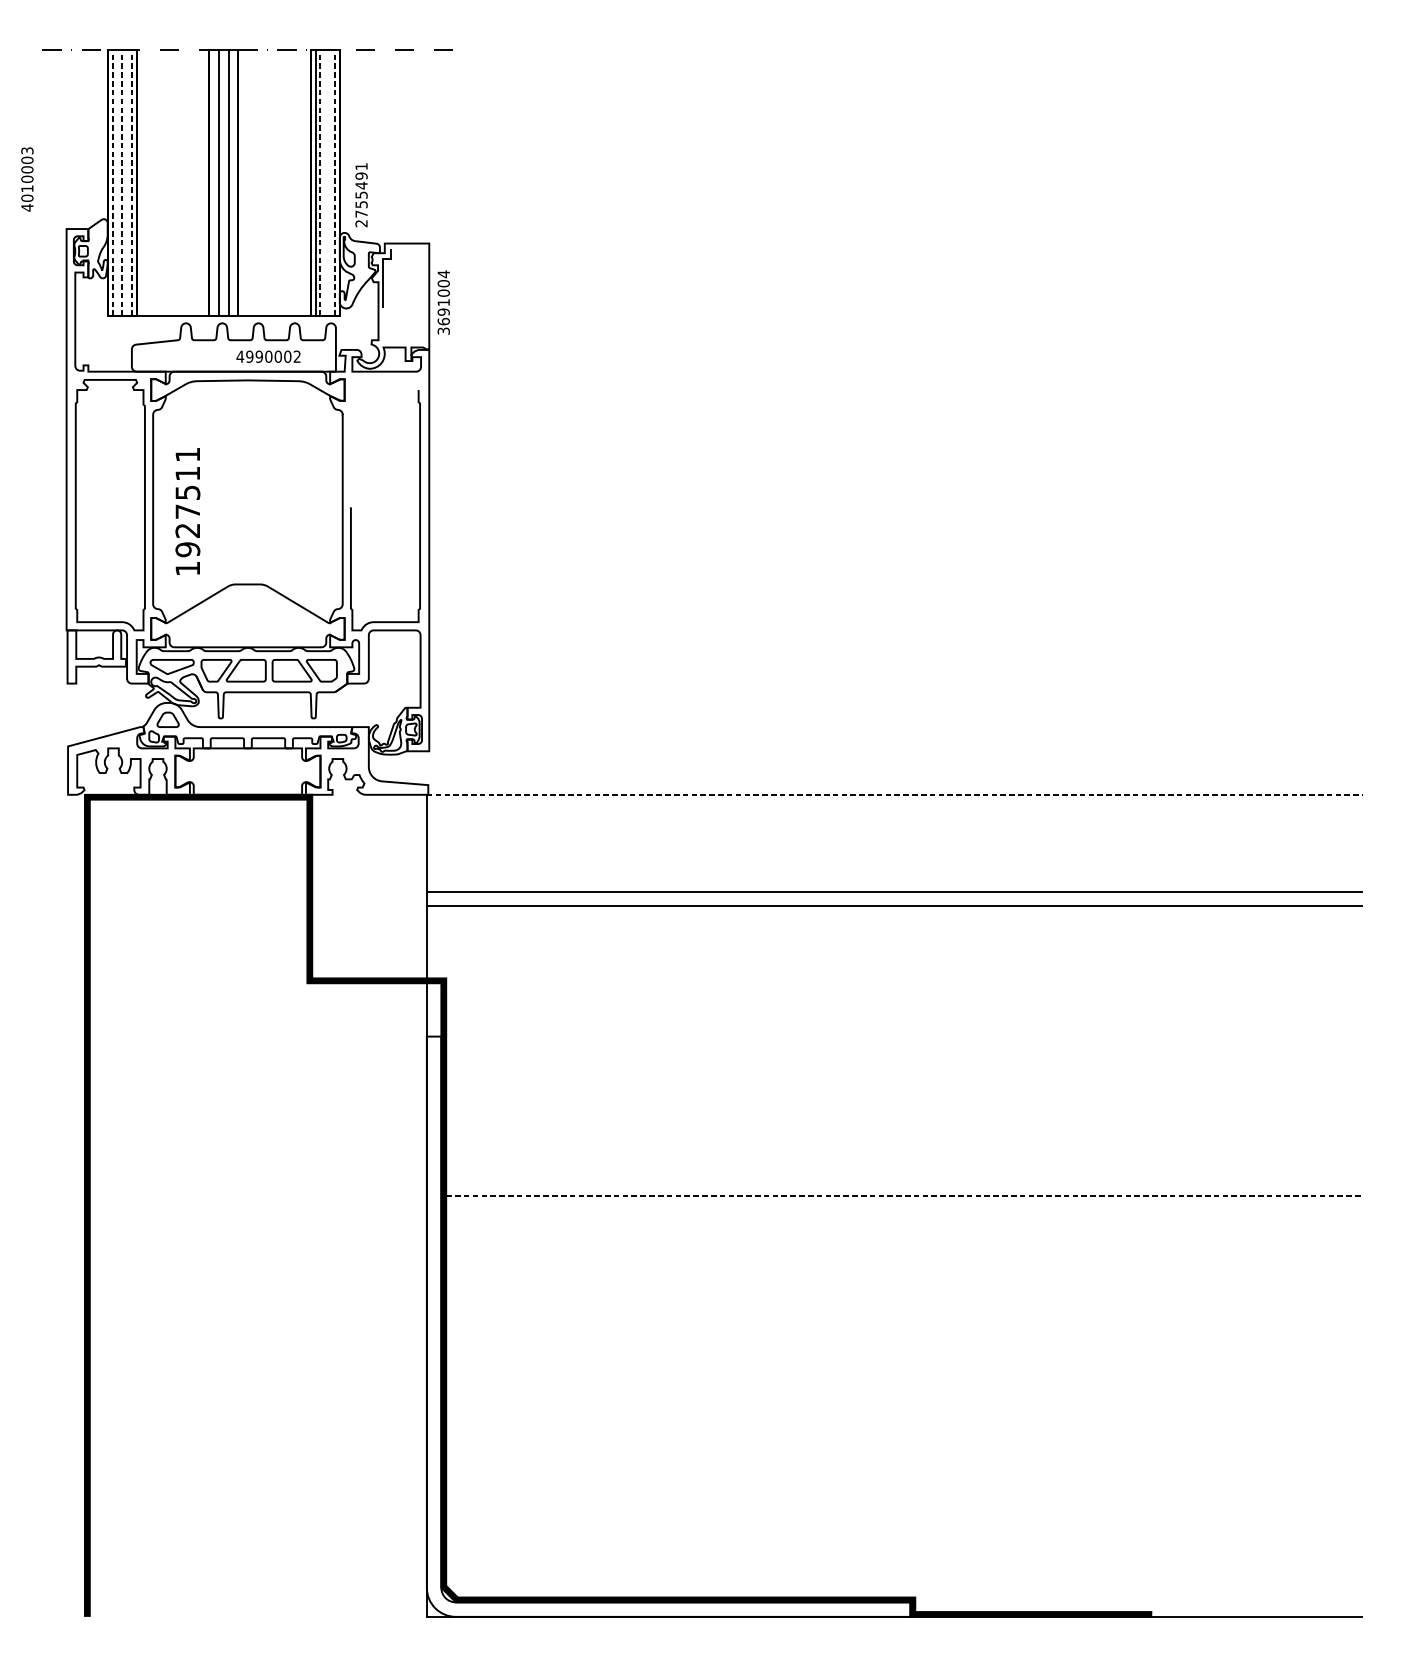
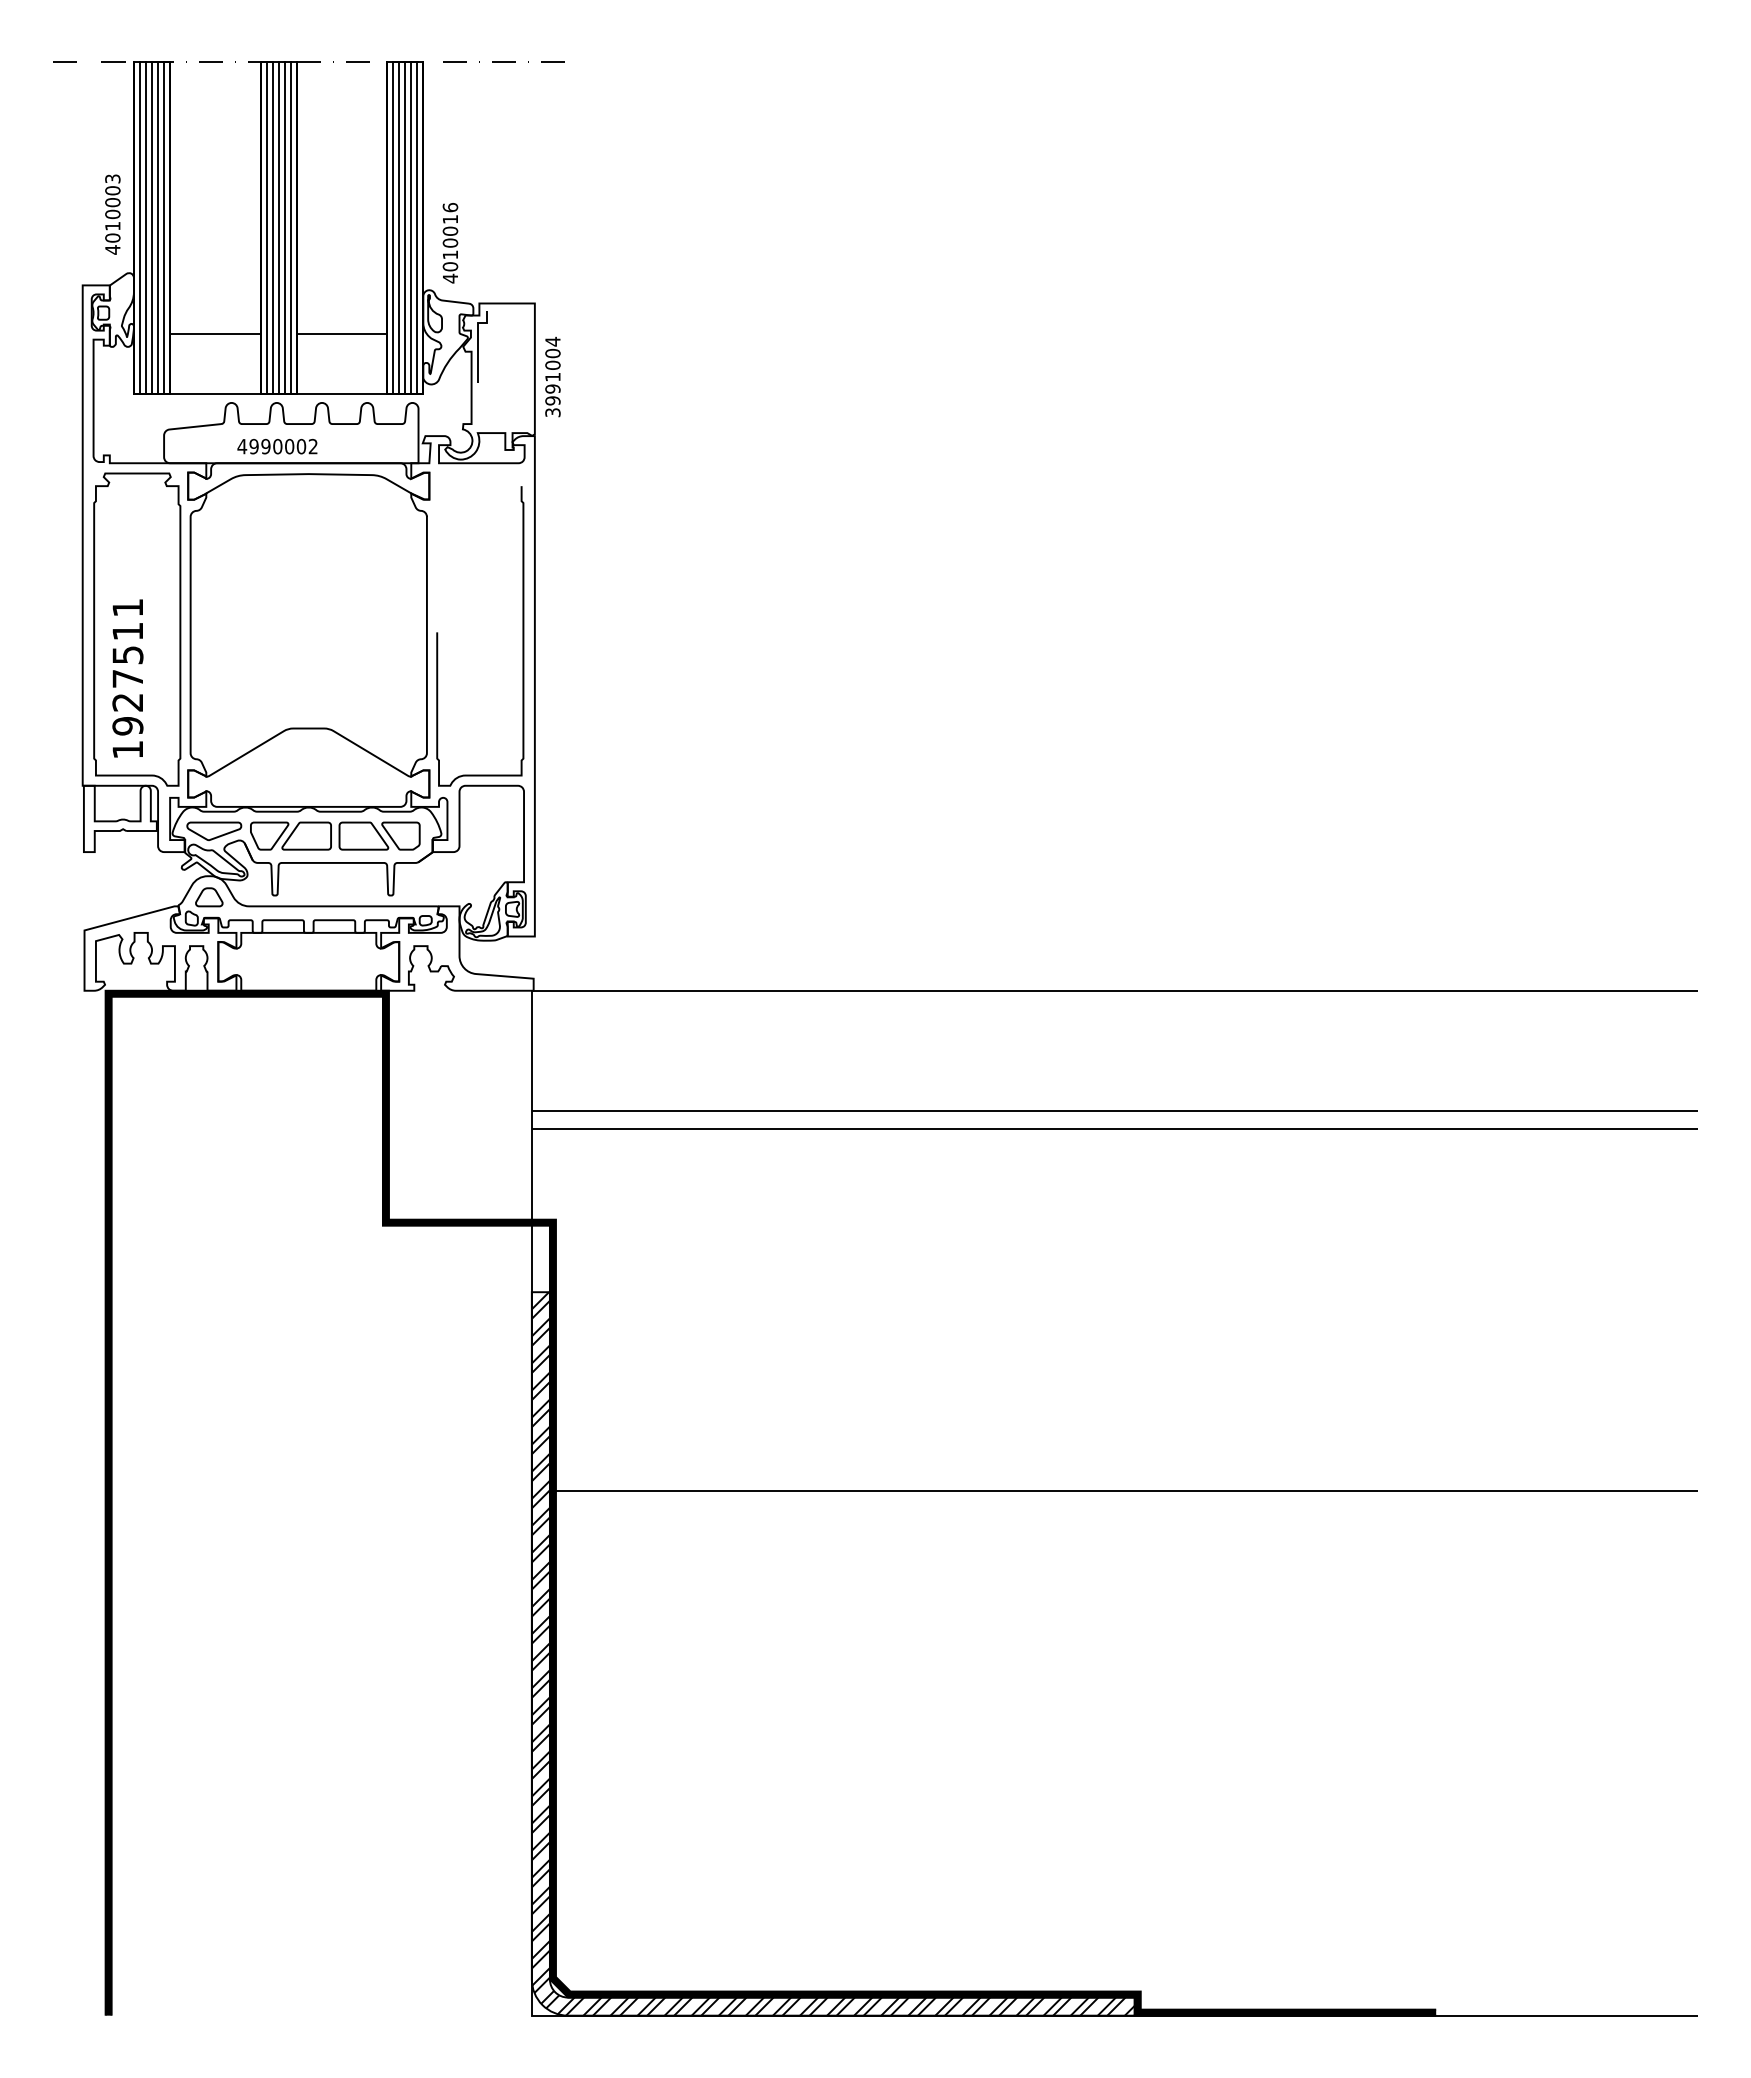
text: (27, 179) -> (112, 214), moved
line: (117, 182) -> (146, 227), added
line: (127, 182) -> (158, 227), added
line: (214, 182) -> (266, 227), added
line: (223, 182) -> (278, 227), added
line: (233, 182) -> (290, 227), added
line: (325, 182) -> (405, 227), added
line: (330, 182) -> (411, 227), added
line: (112, 183) -> (139, 228), dashed -> solid
line: (122, 183) -> (152, 228), dashed -> solid
line: (132, 183) -> (164, 228), dashed -> solid
line: (320, 183) -> (399, 228), dashed -> solid
line: (335, 183) -> (417, 228), dashed -> solid
text: (361, 195) -> (450, 243), 2755491 -> 4010016
line: (173, 267) -> (215, 333), added
line: (274, 267) -> (341, 333), added
text: (443, 321) -> (552, 400), 3691004 -> 3991004
text: (268, 356) -> (277, 446), moved
text: (187, 511) -> (127, 678), moved
line: (895, 794) -> (1115, 990), dashed -> solid
line: (904, 1196) -> (1127, 1491), dashed -> solid
hatch: (668, 1326) -> (832, 1653), added

